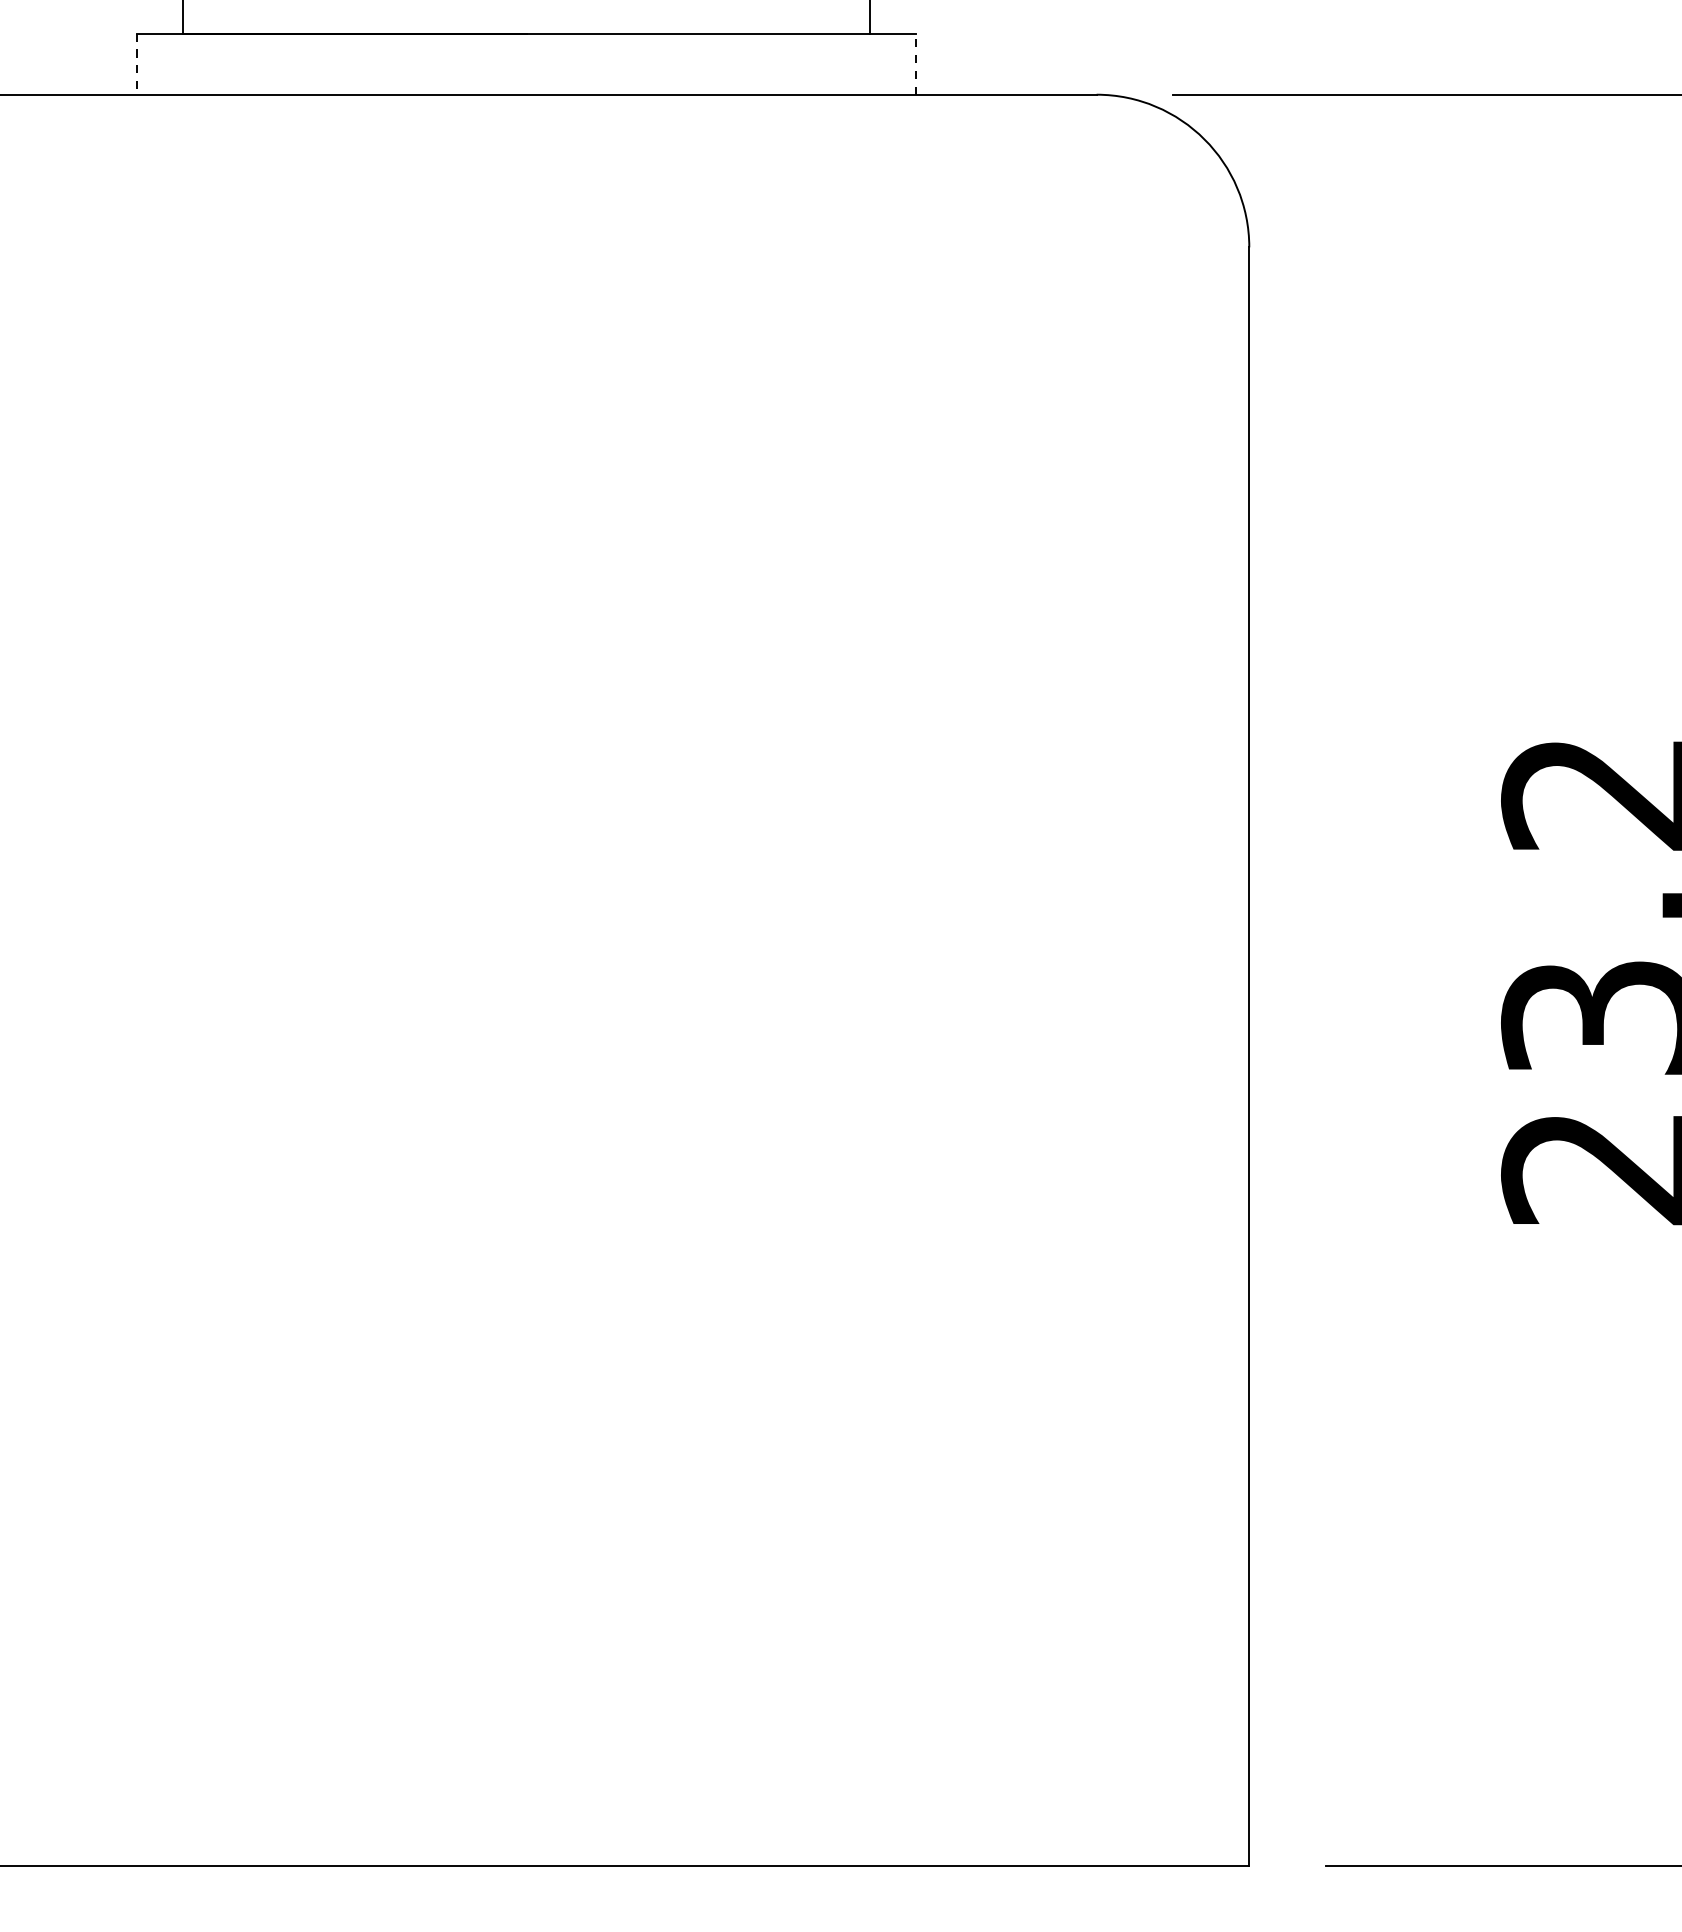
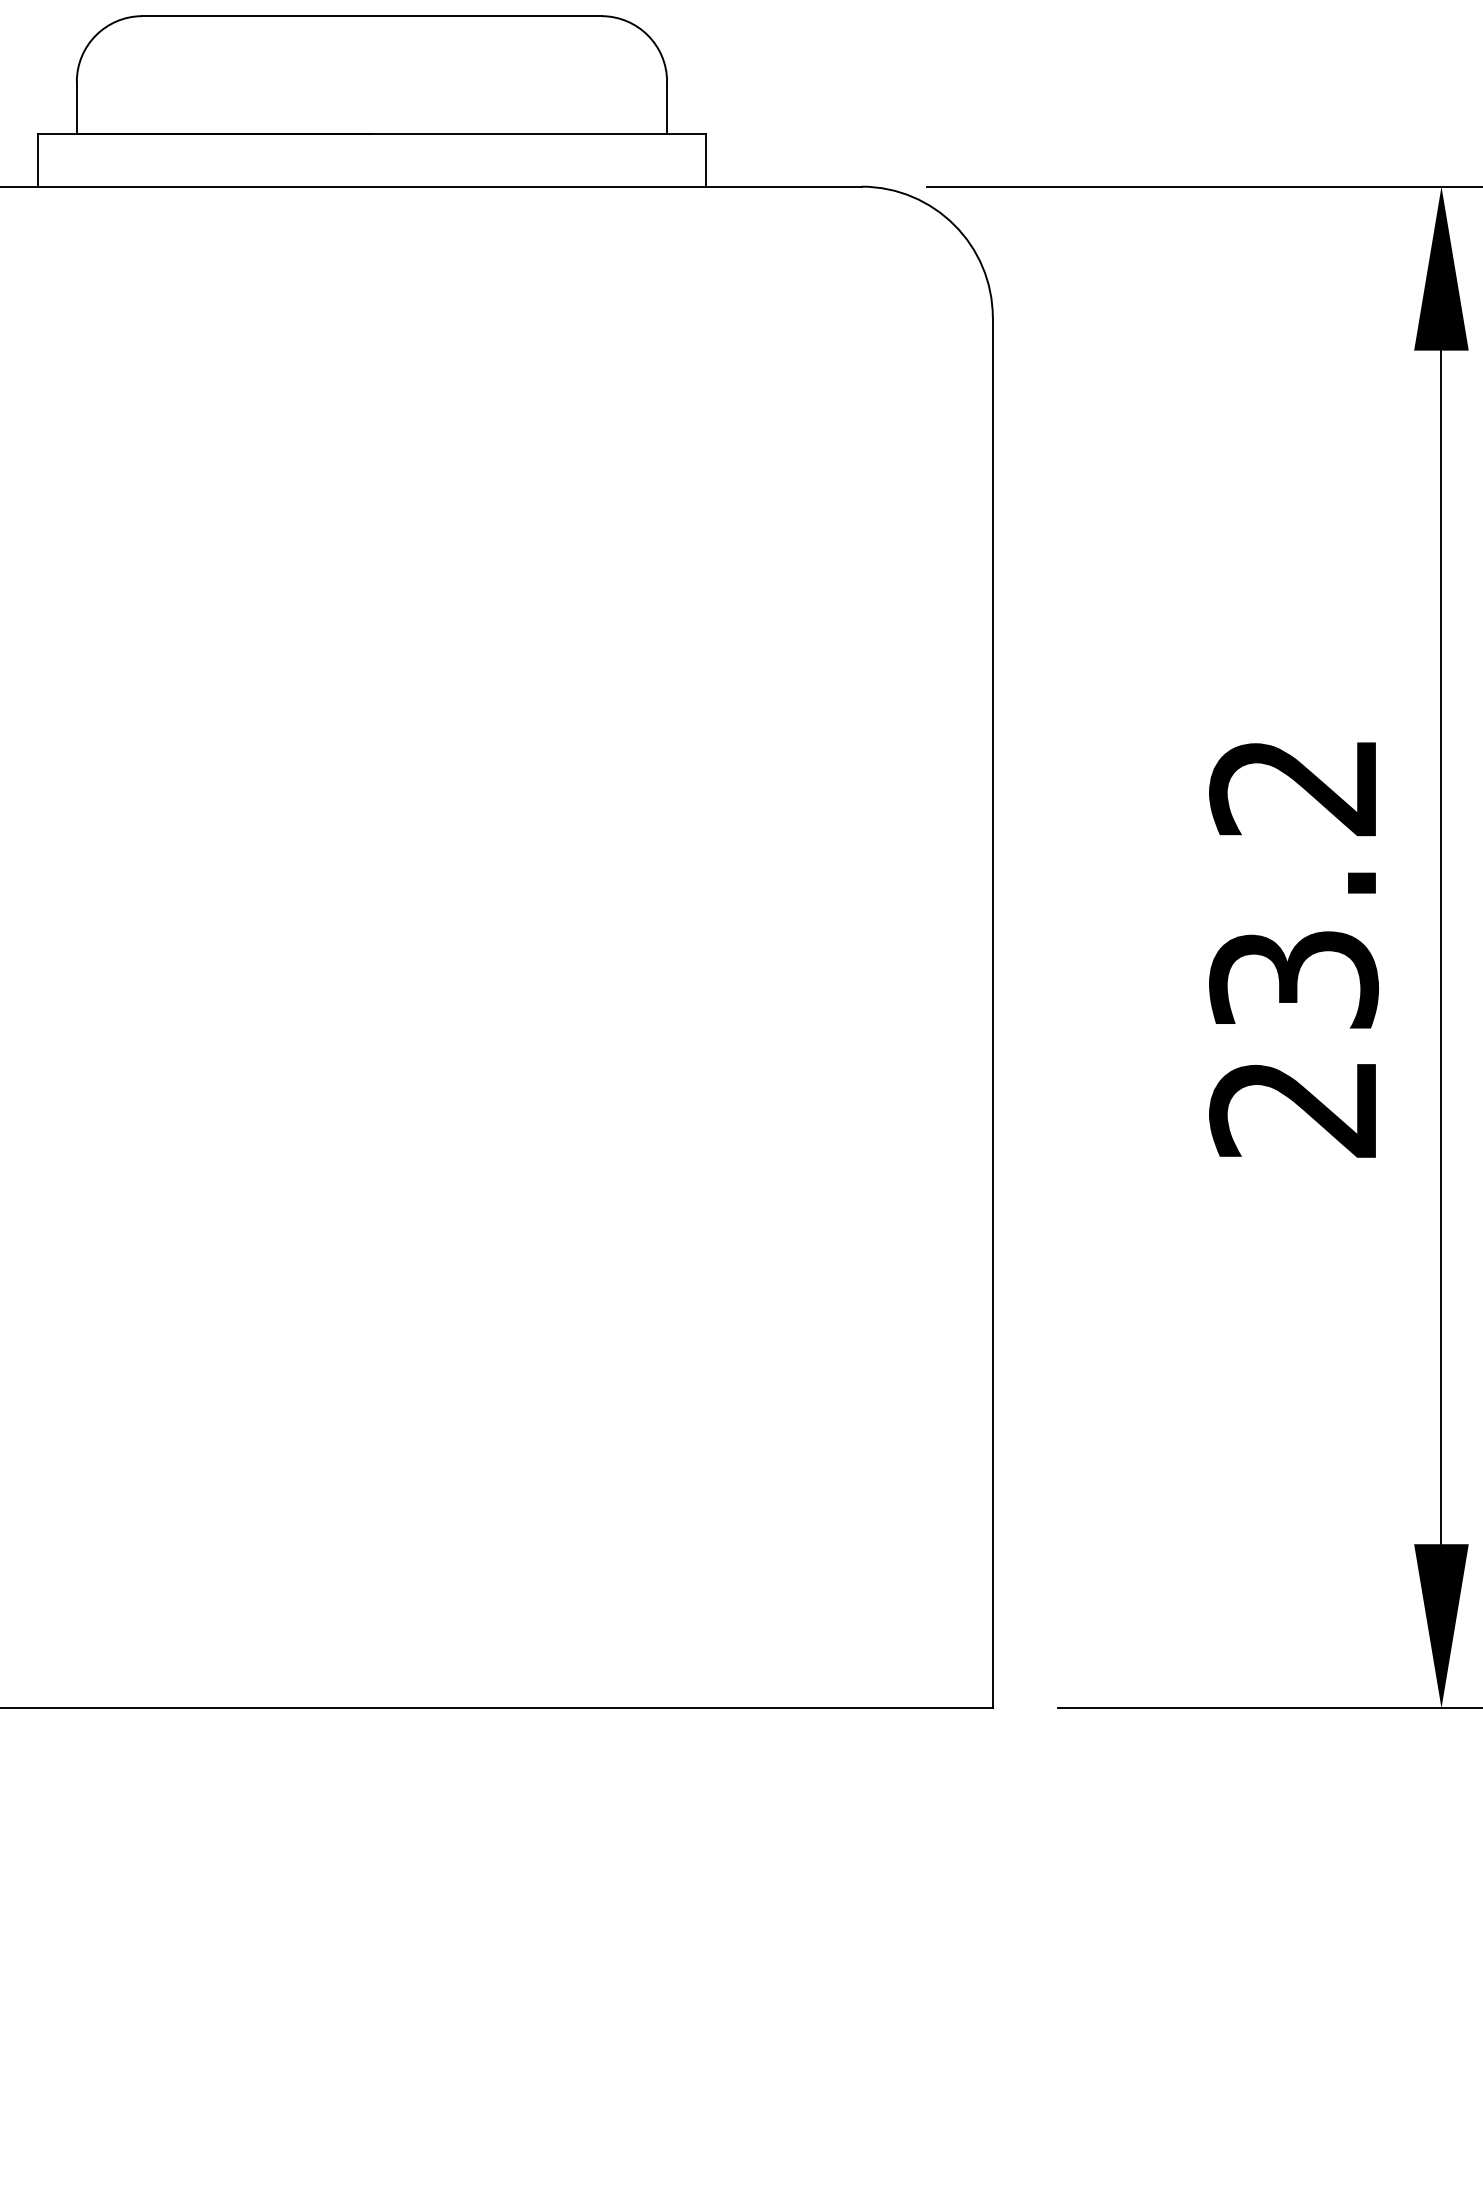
line: (915, 63) -> (706, 159), dashed -> solid
line: (137, 64) -> (37, 160), dashed -> solid

